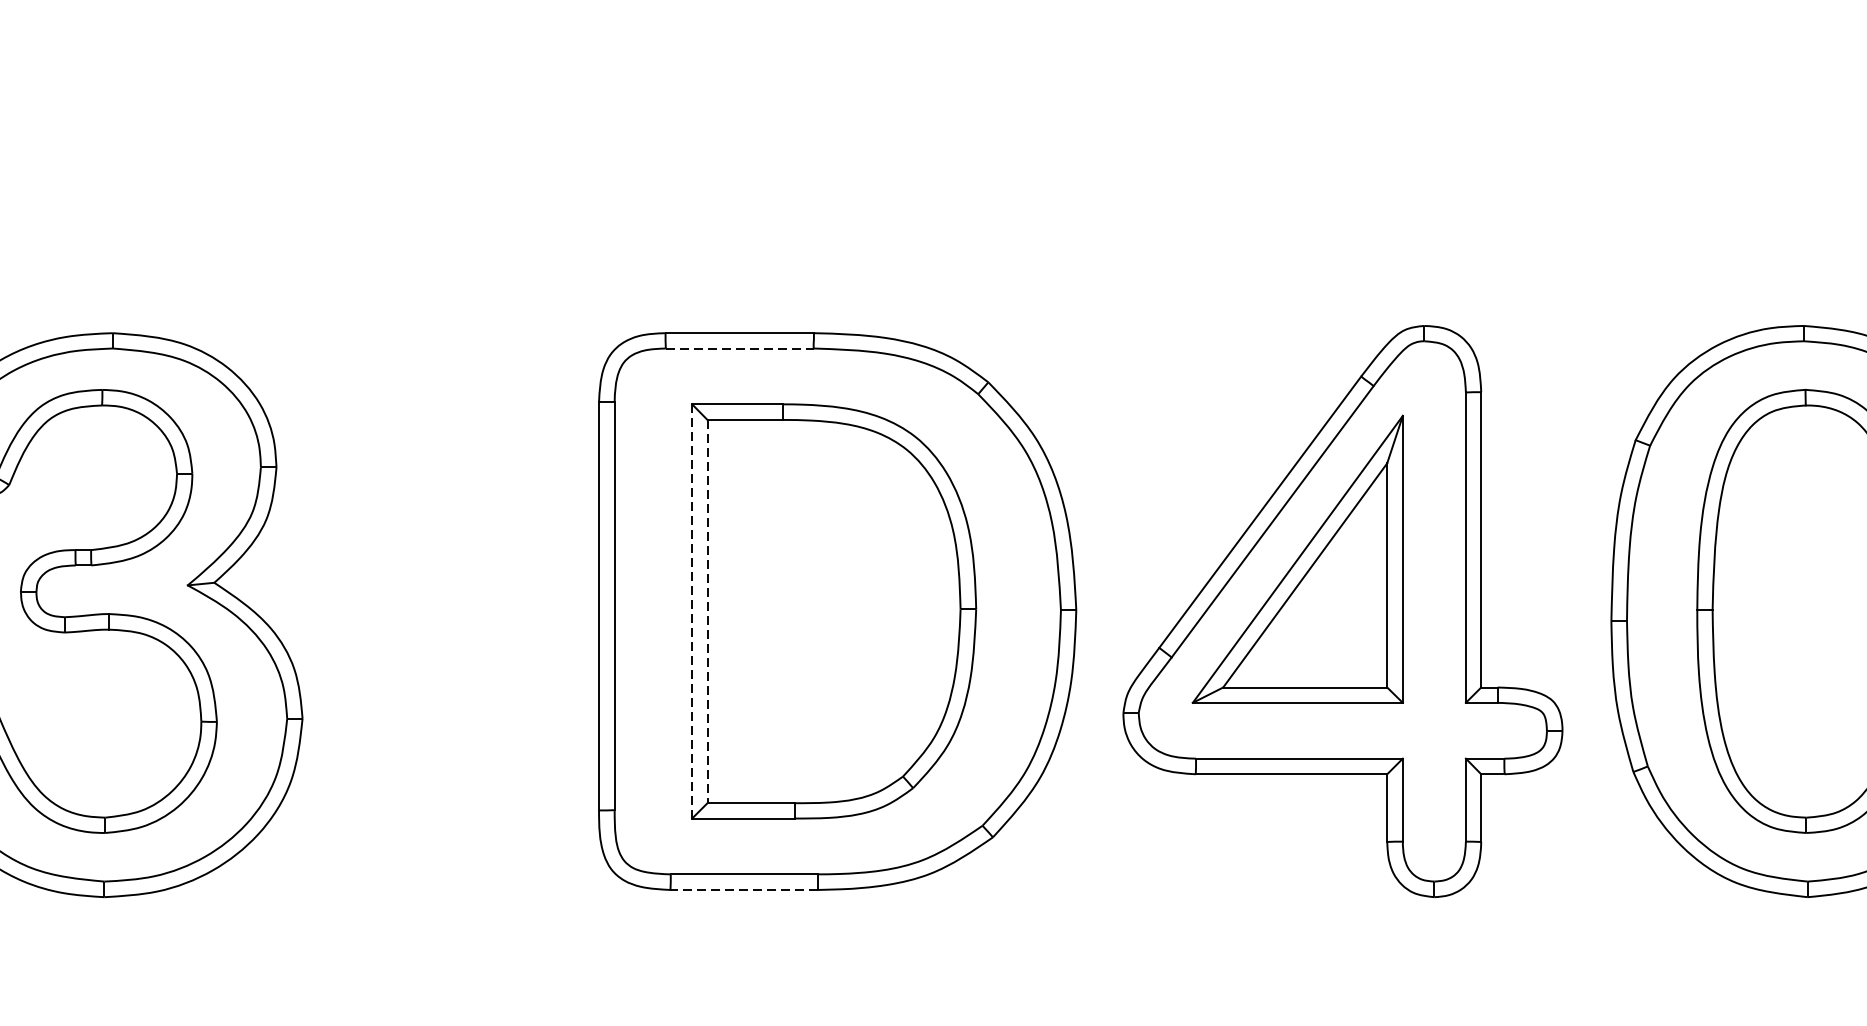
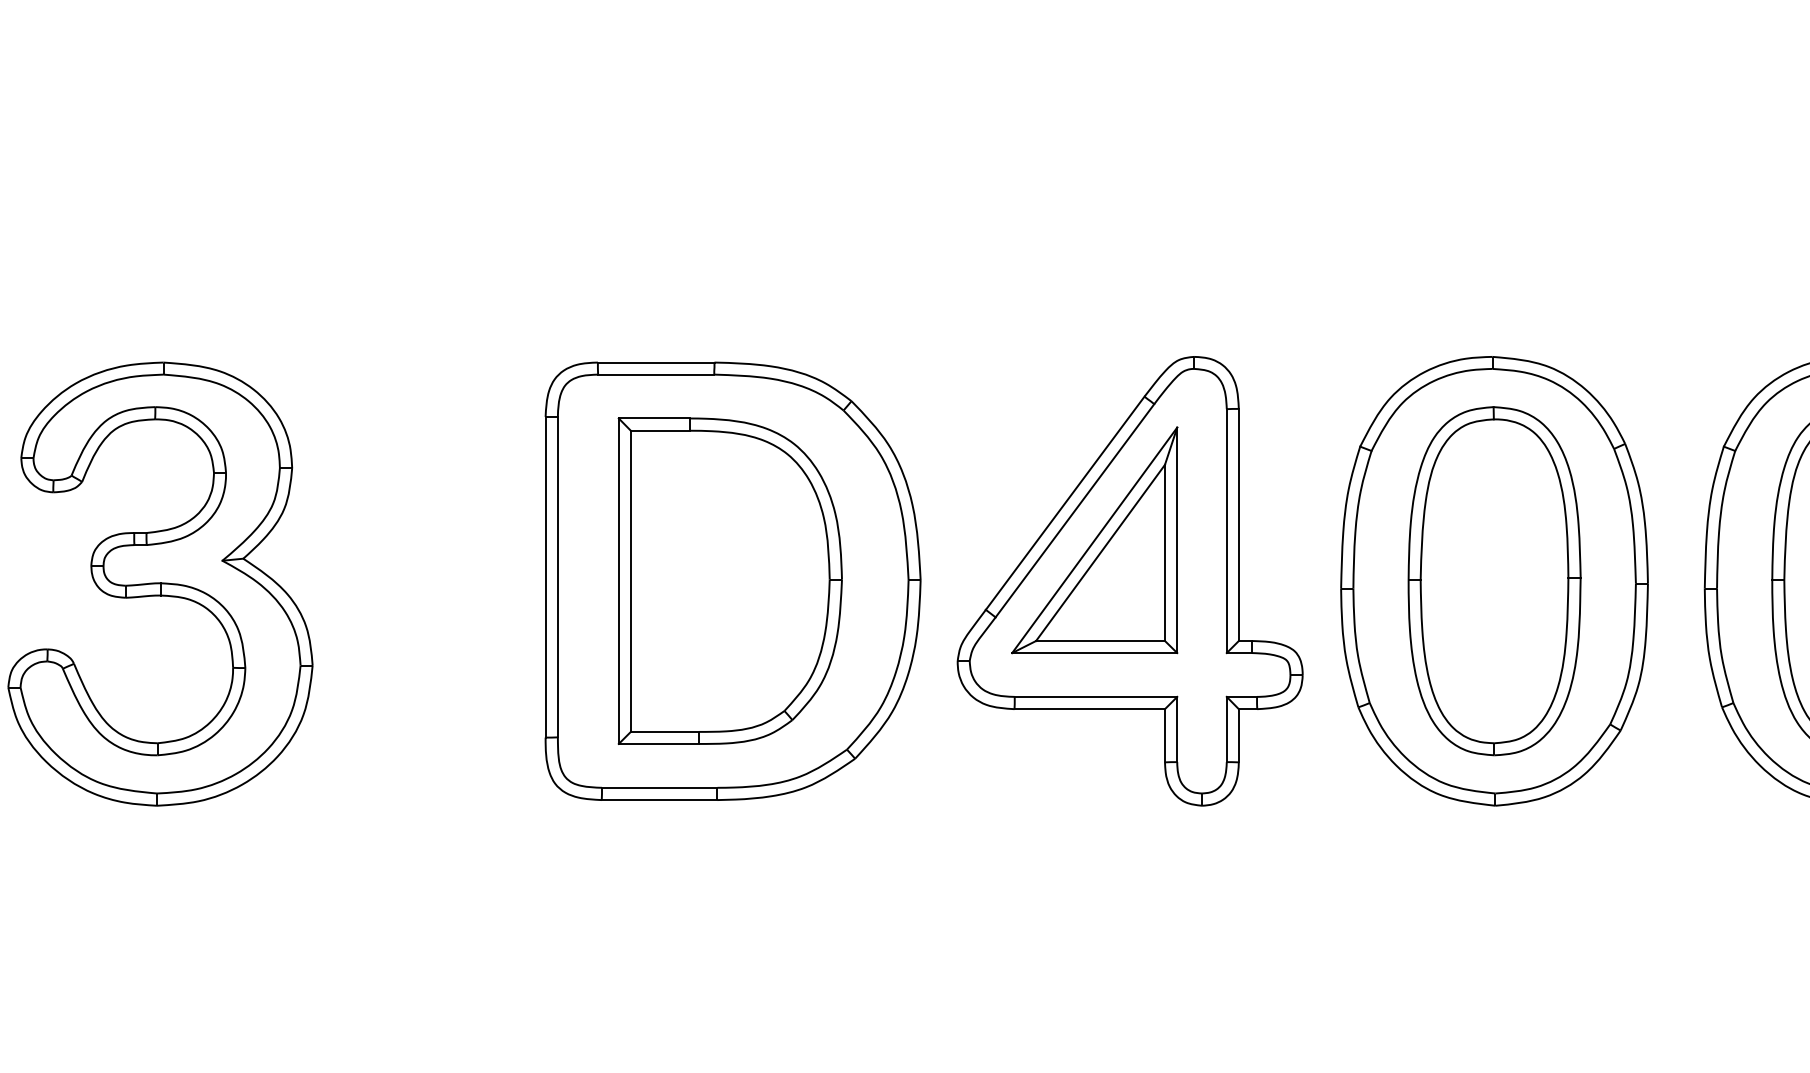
line: (740, 348) -> (656, 374), dashed -> solid
line: (691, 611) -> (618, 581), dashed -> solid
line: (707, 611) -> (630, 581), dashed -> solid
line: (743, 890) -> (659, 800), dashed -> solid

